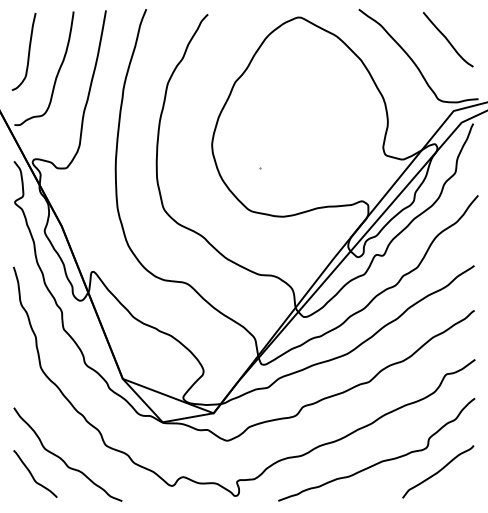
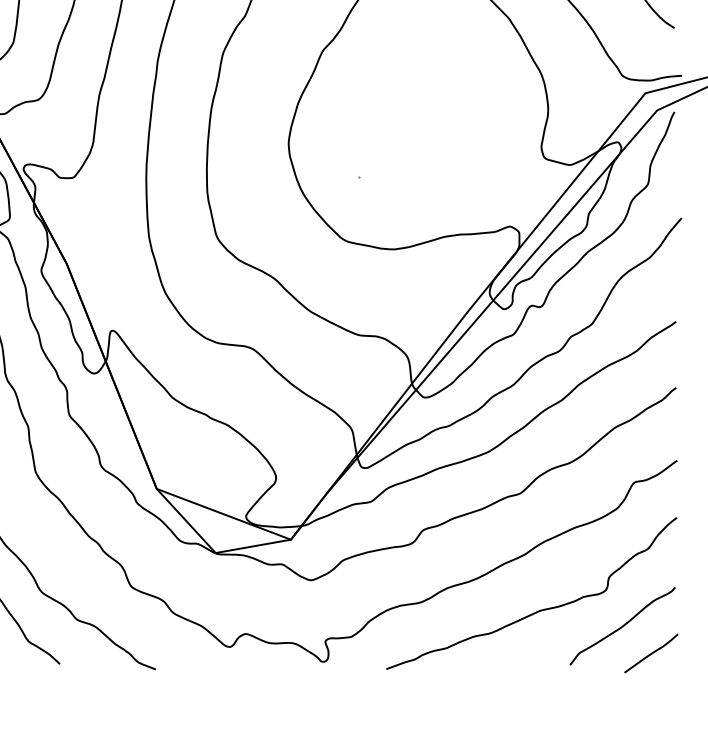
line: (457, 489) -> (651, 652), added

